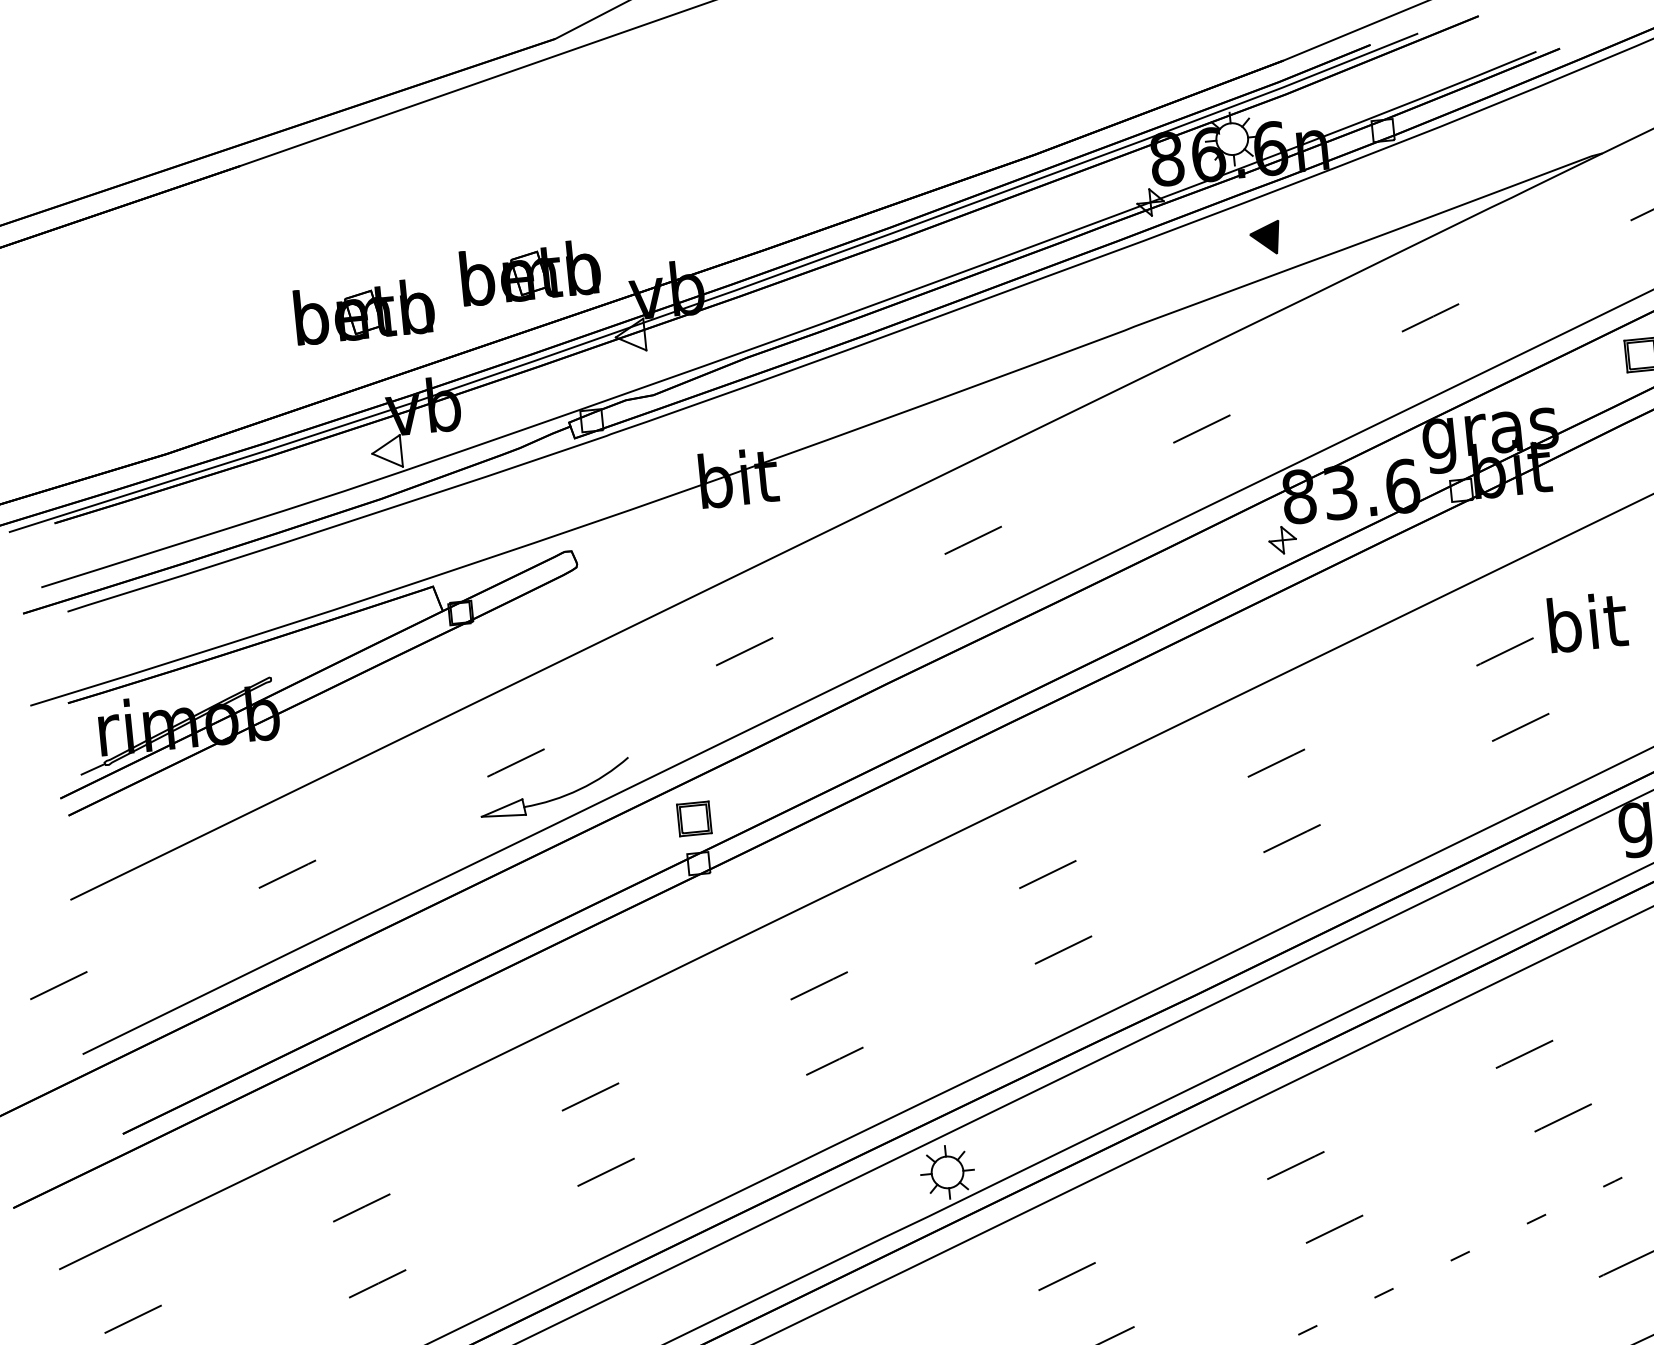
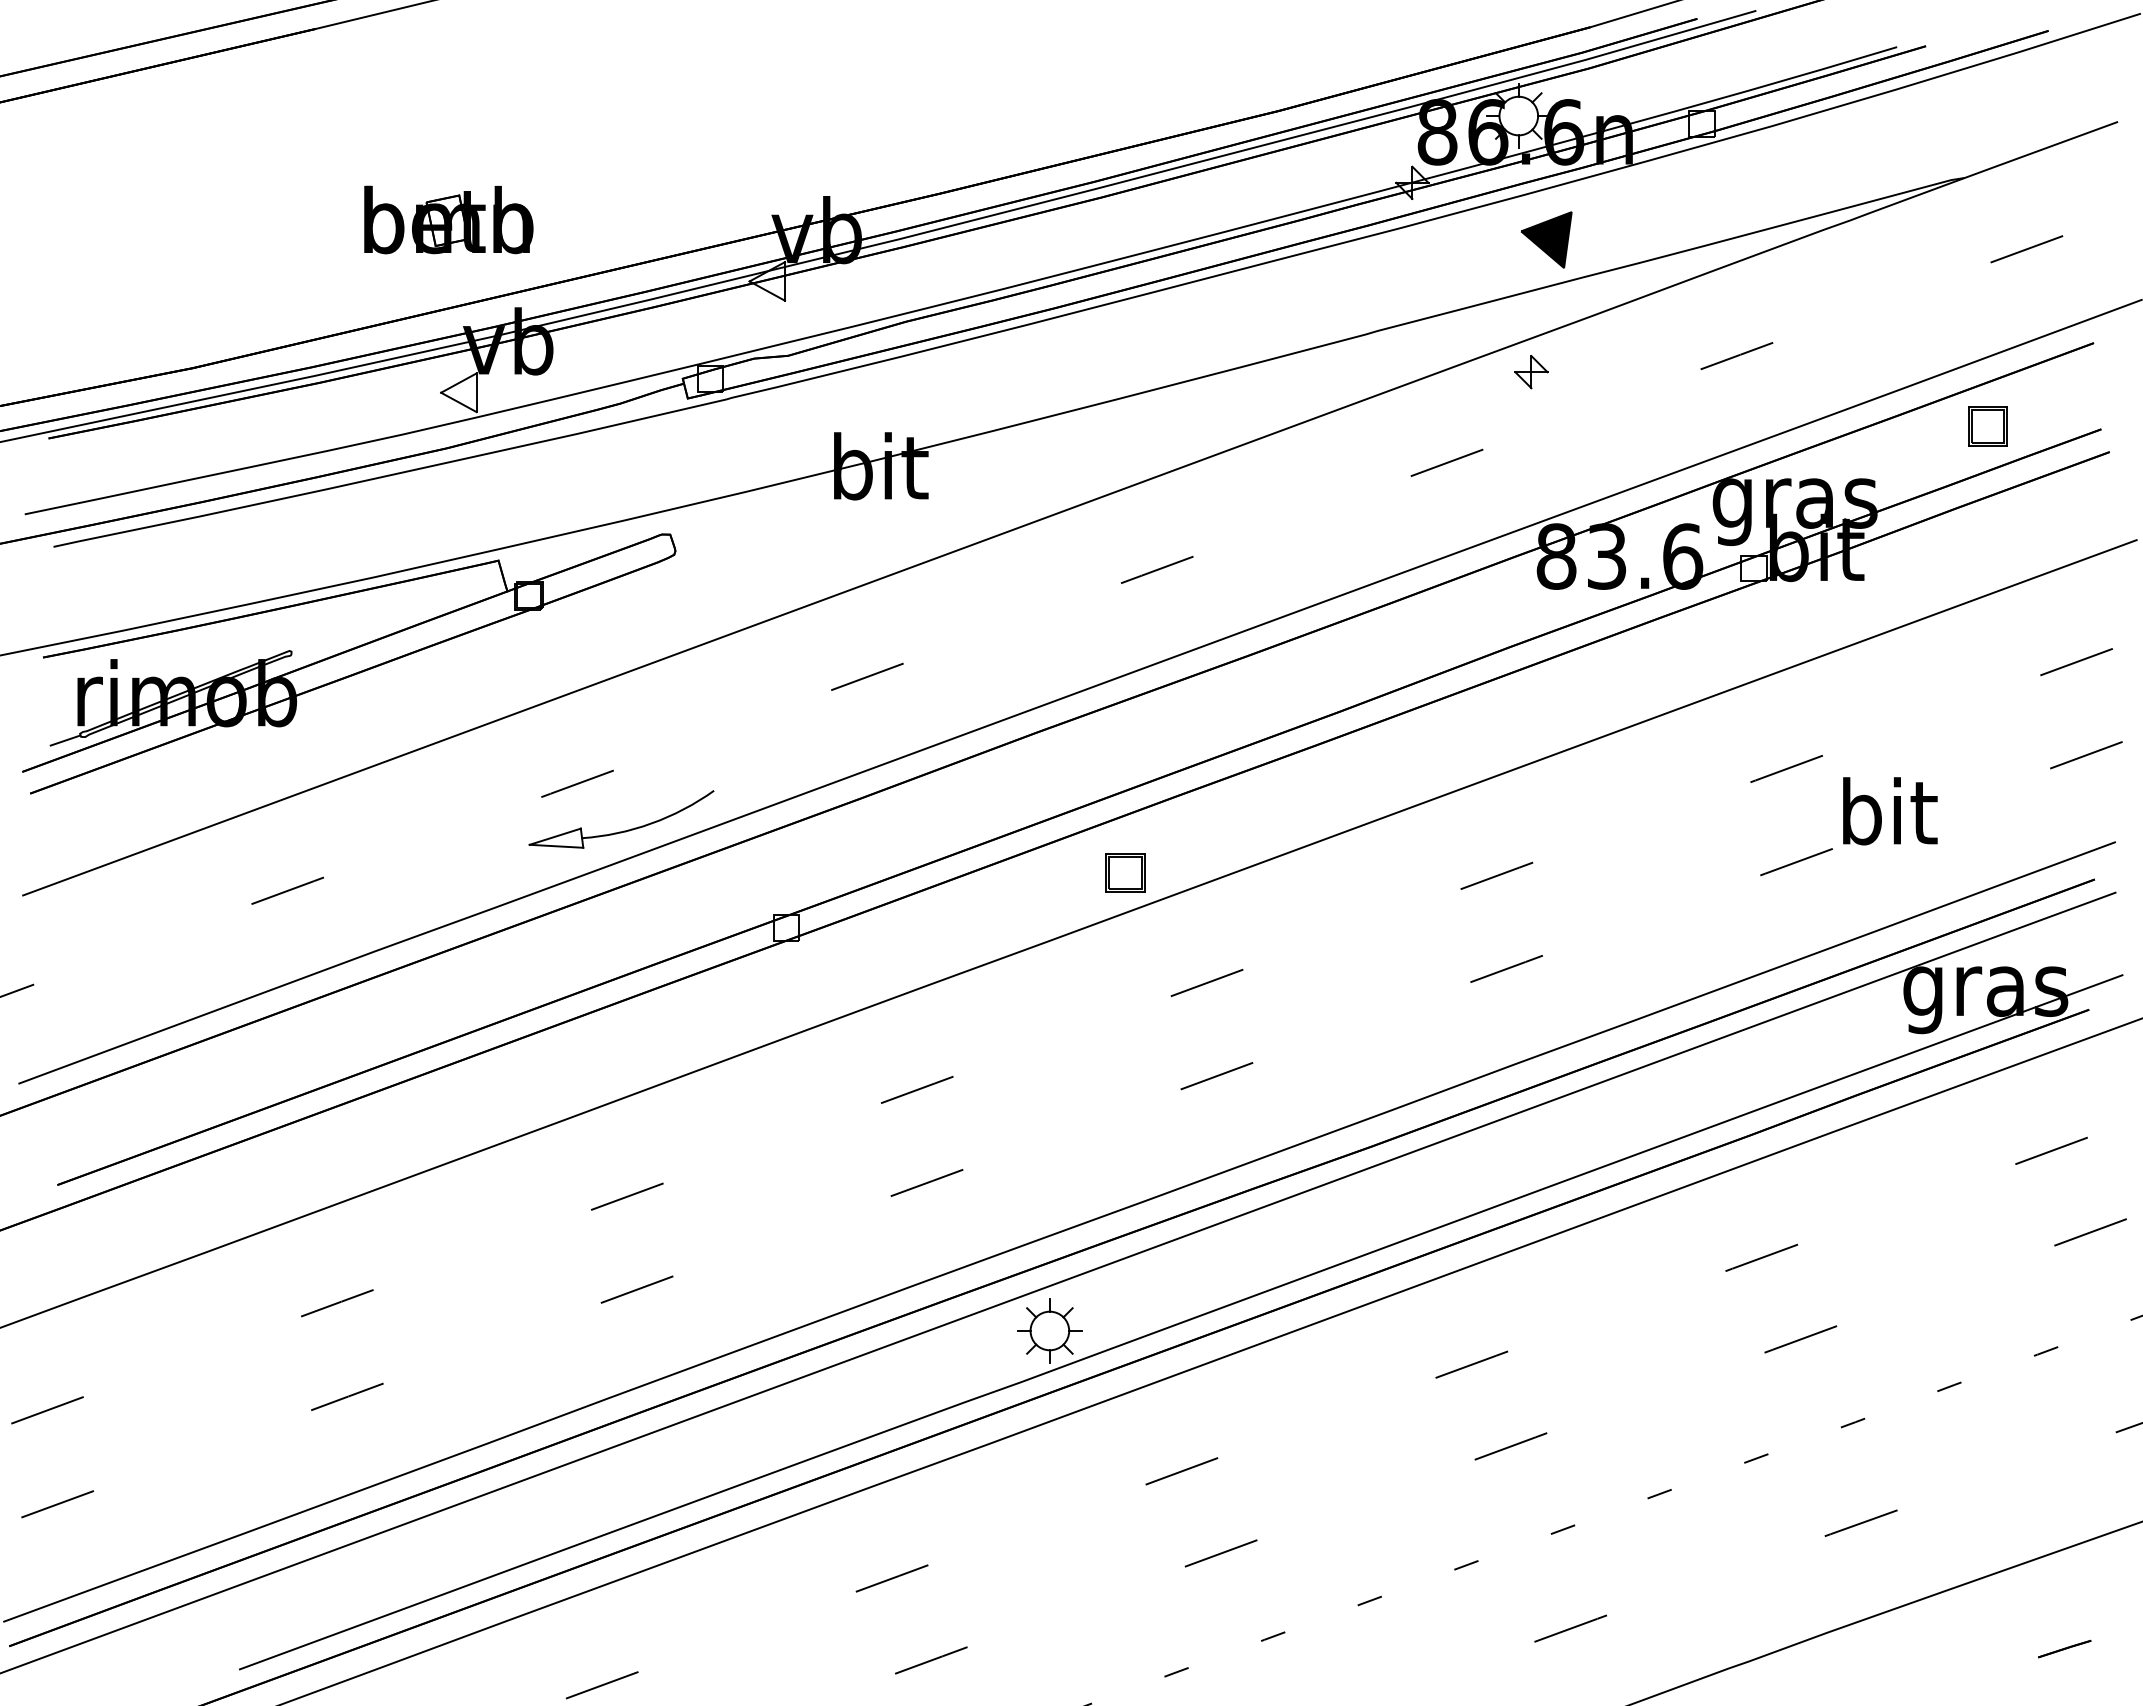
part: (1265, 237) -> (1546, 239), size x1.4
part: (529, 272) -> (653, 192), removed
part: (1282, 540) -> (1531, 372), moved
text: (1587, 622) -> (1890, 811), moved
part: (694, 818) -> (1125, 872), moved

